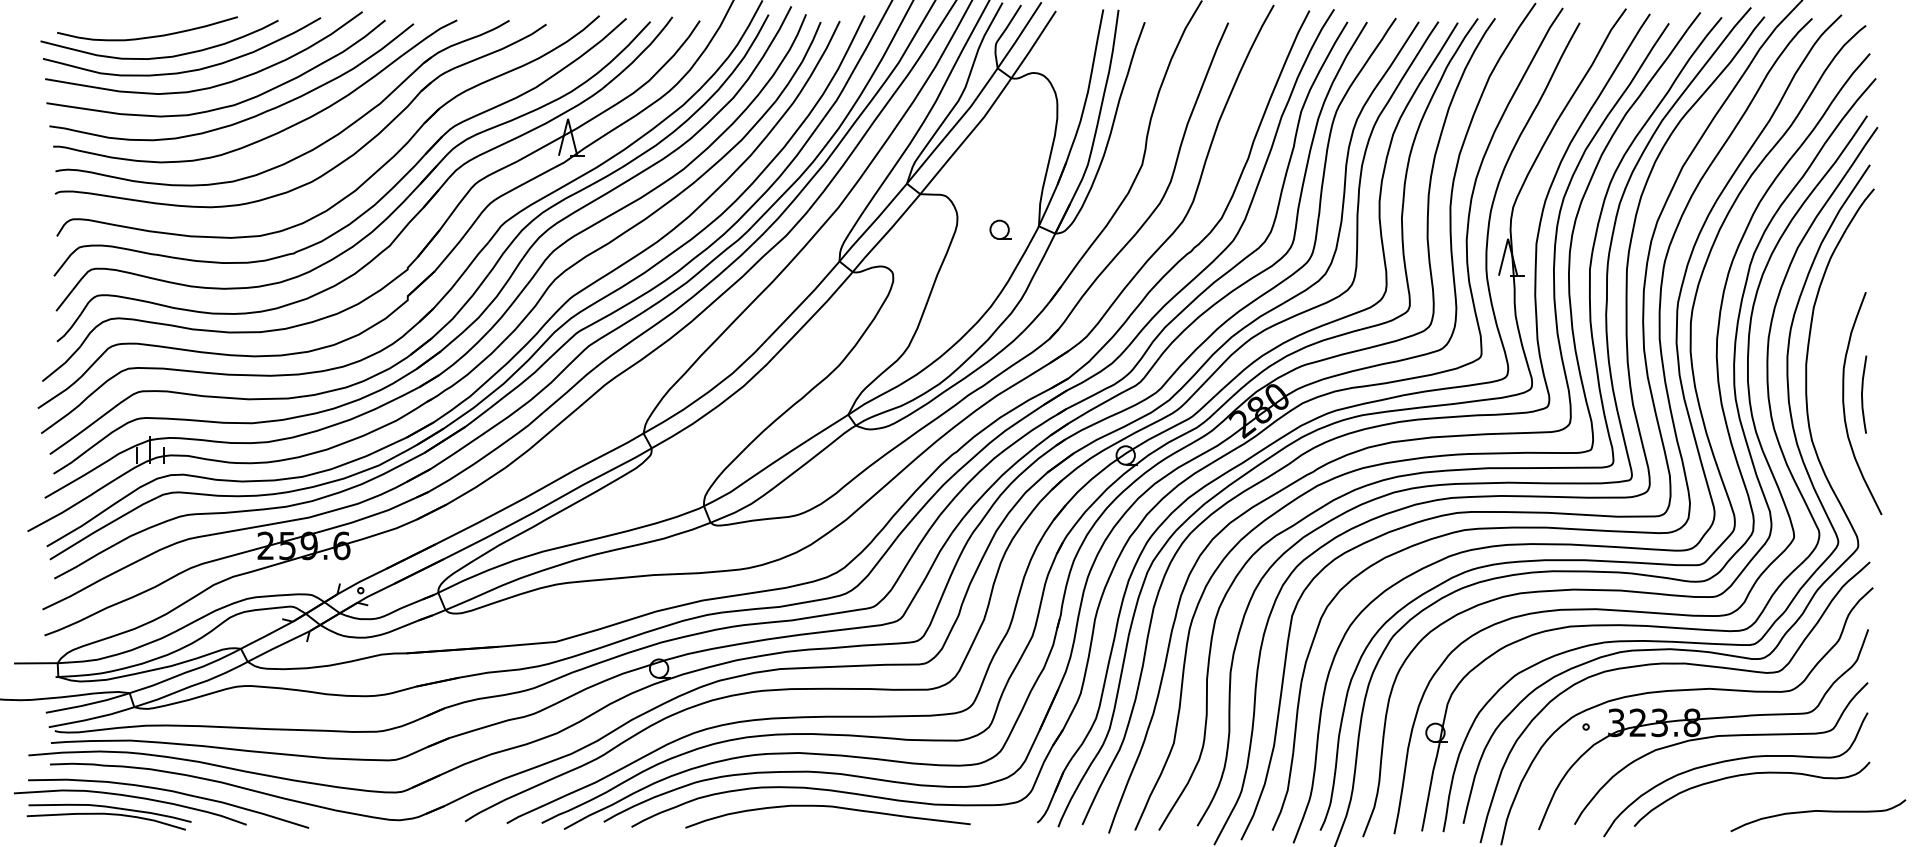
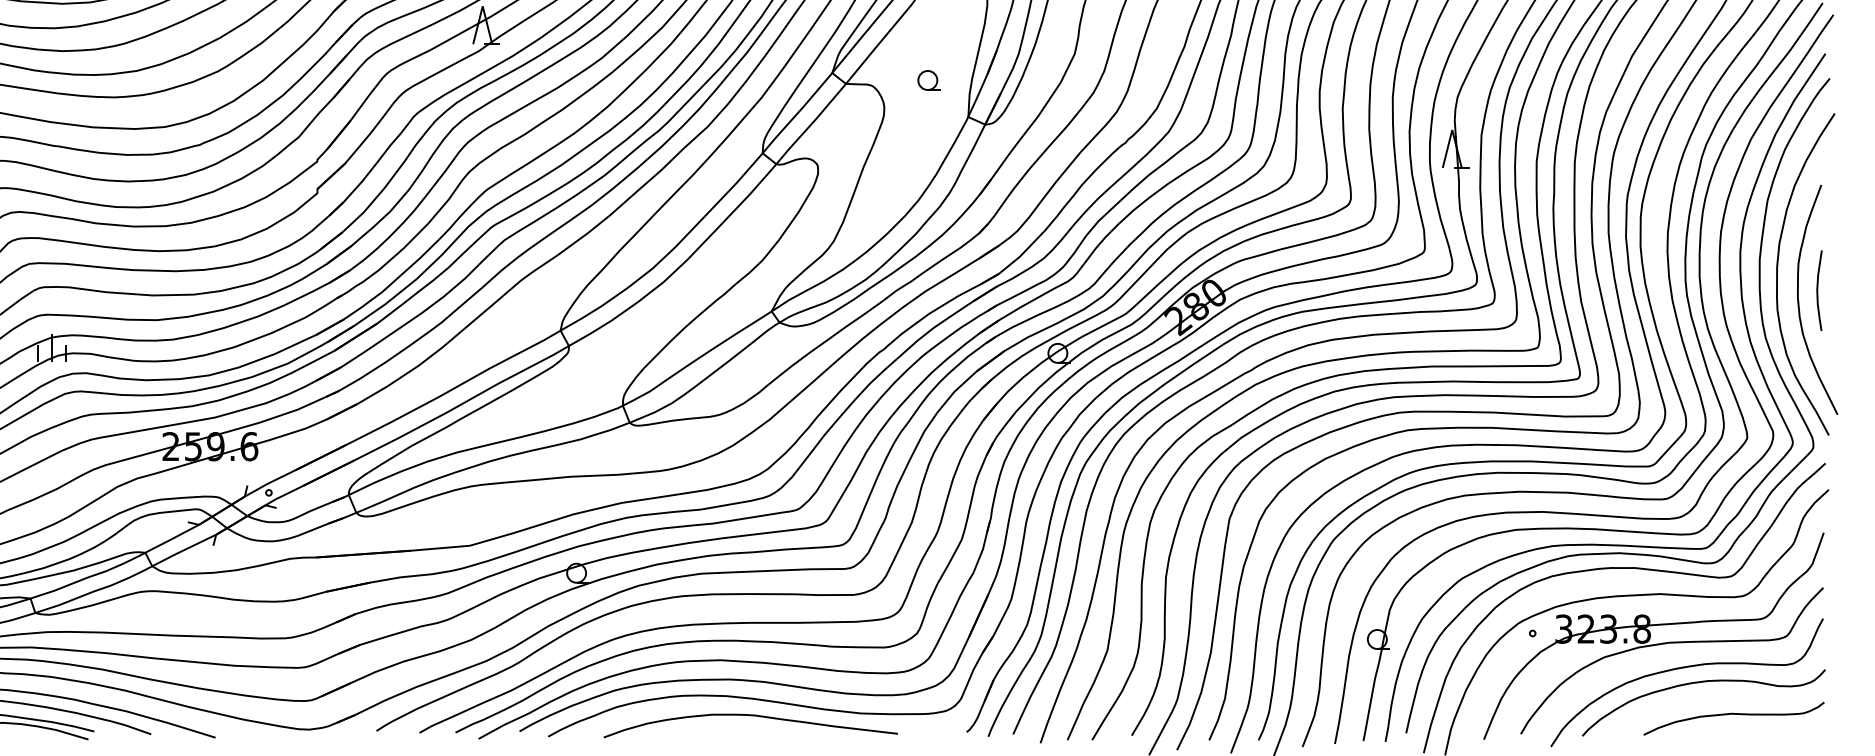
part: (1000, 229) -> (928, 80), moved
curve: (1823, 378) -> (1777, 274), added
curve: (1818, 811) -> (1734, 714), moved

